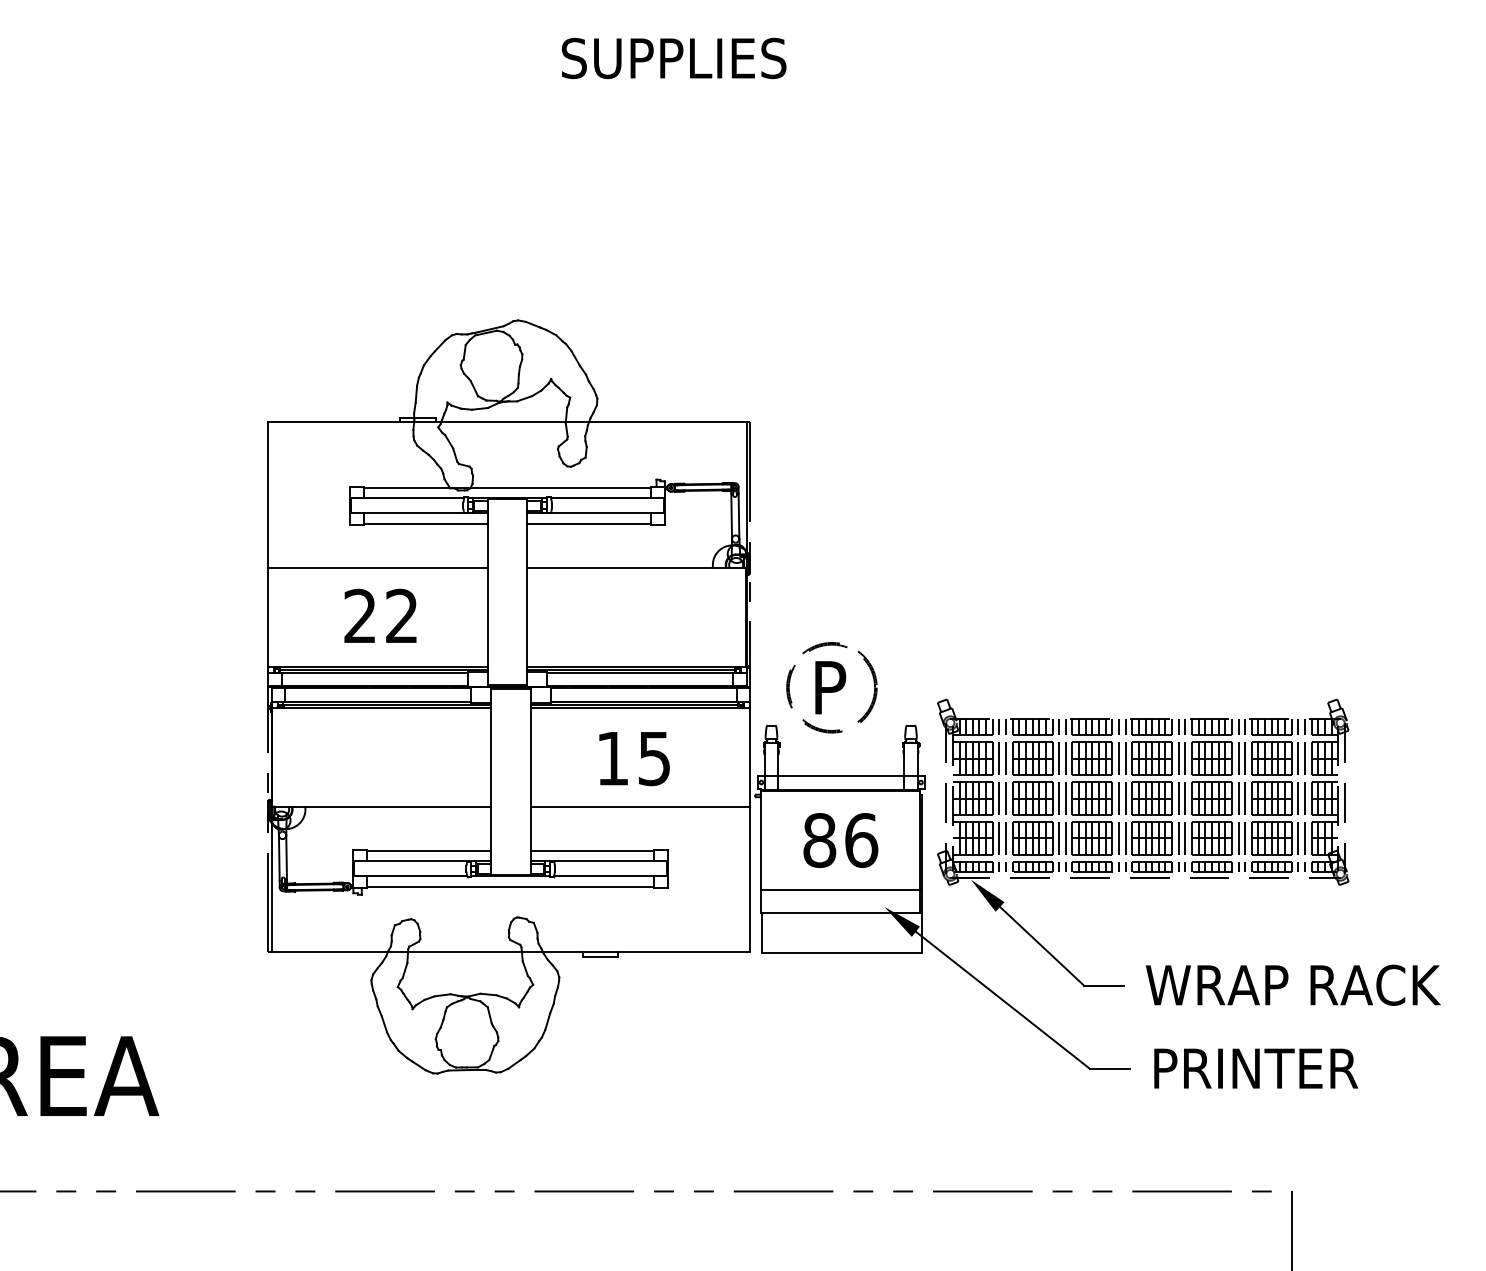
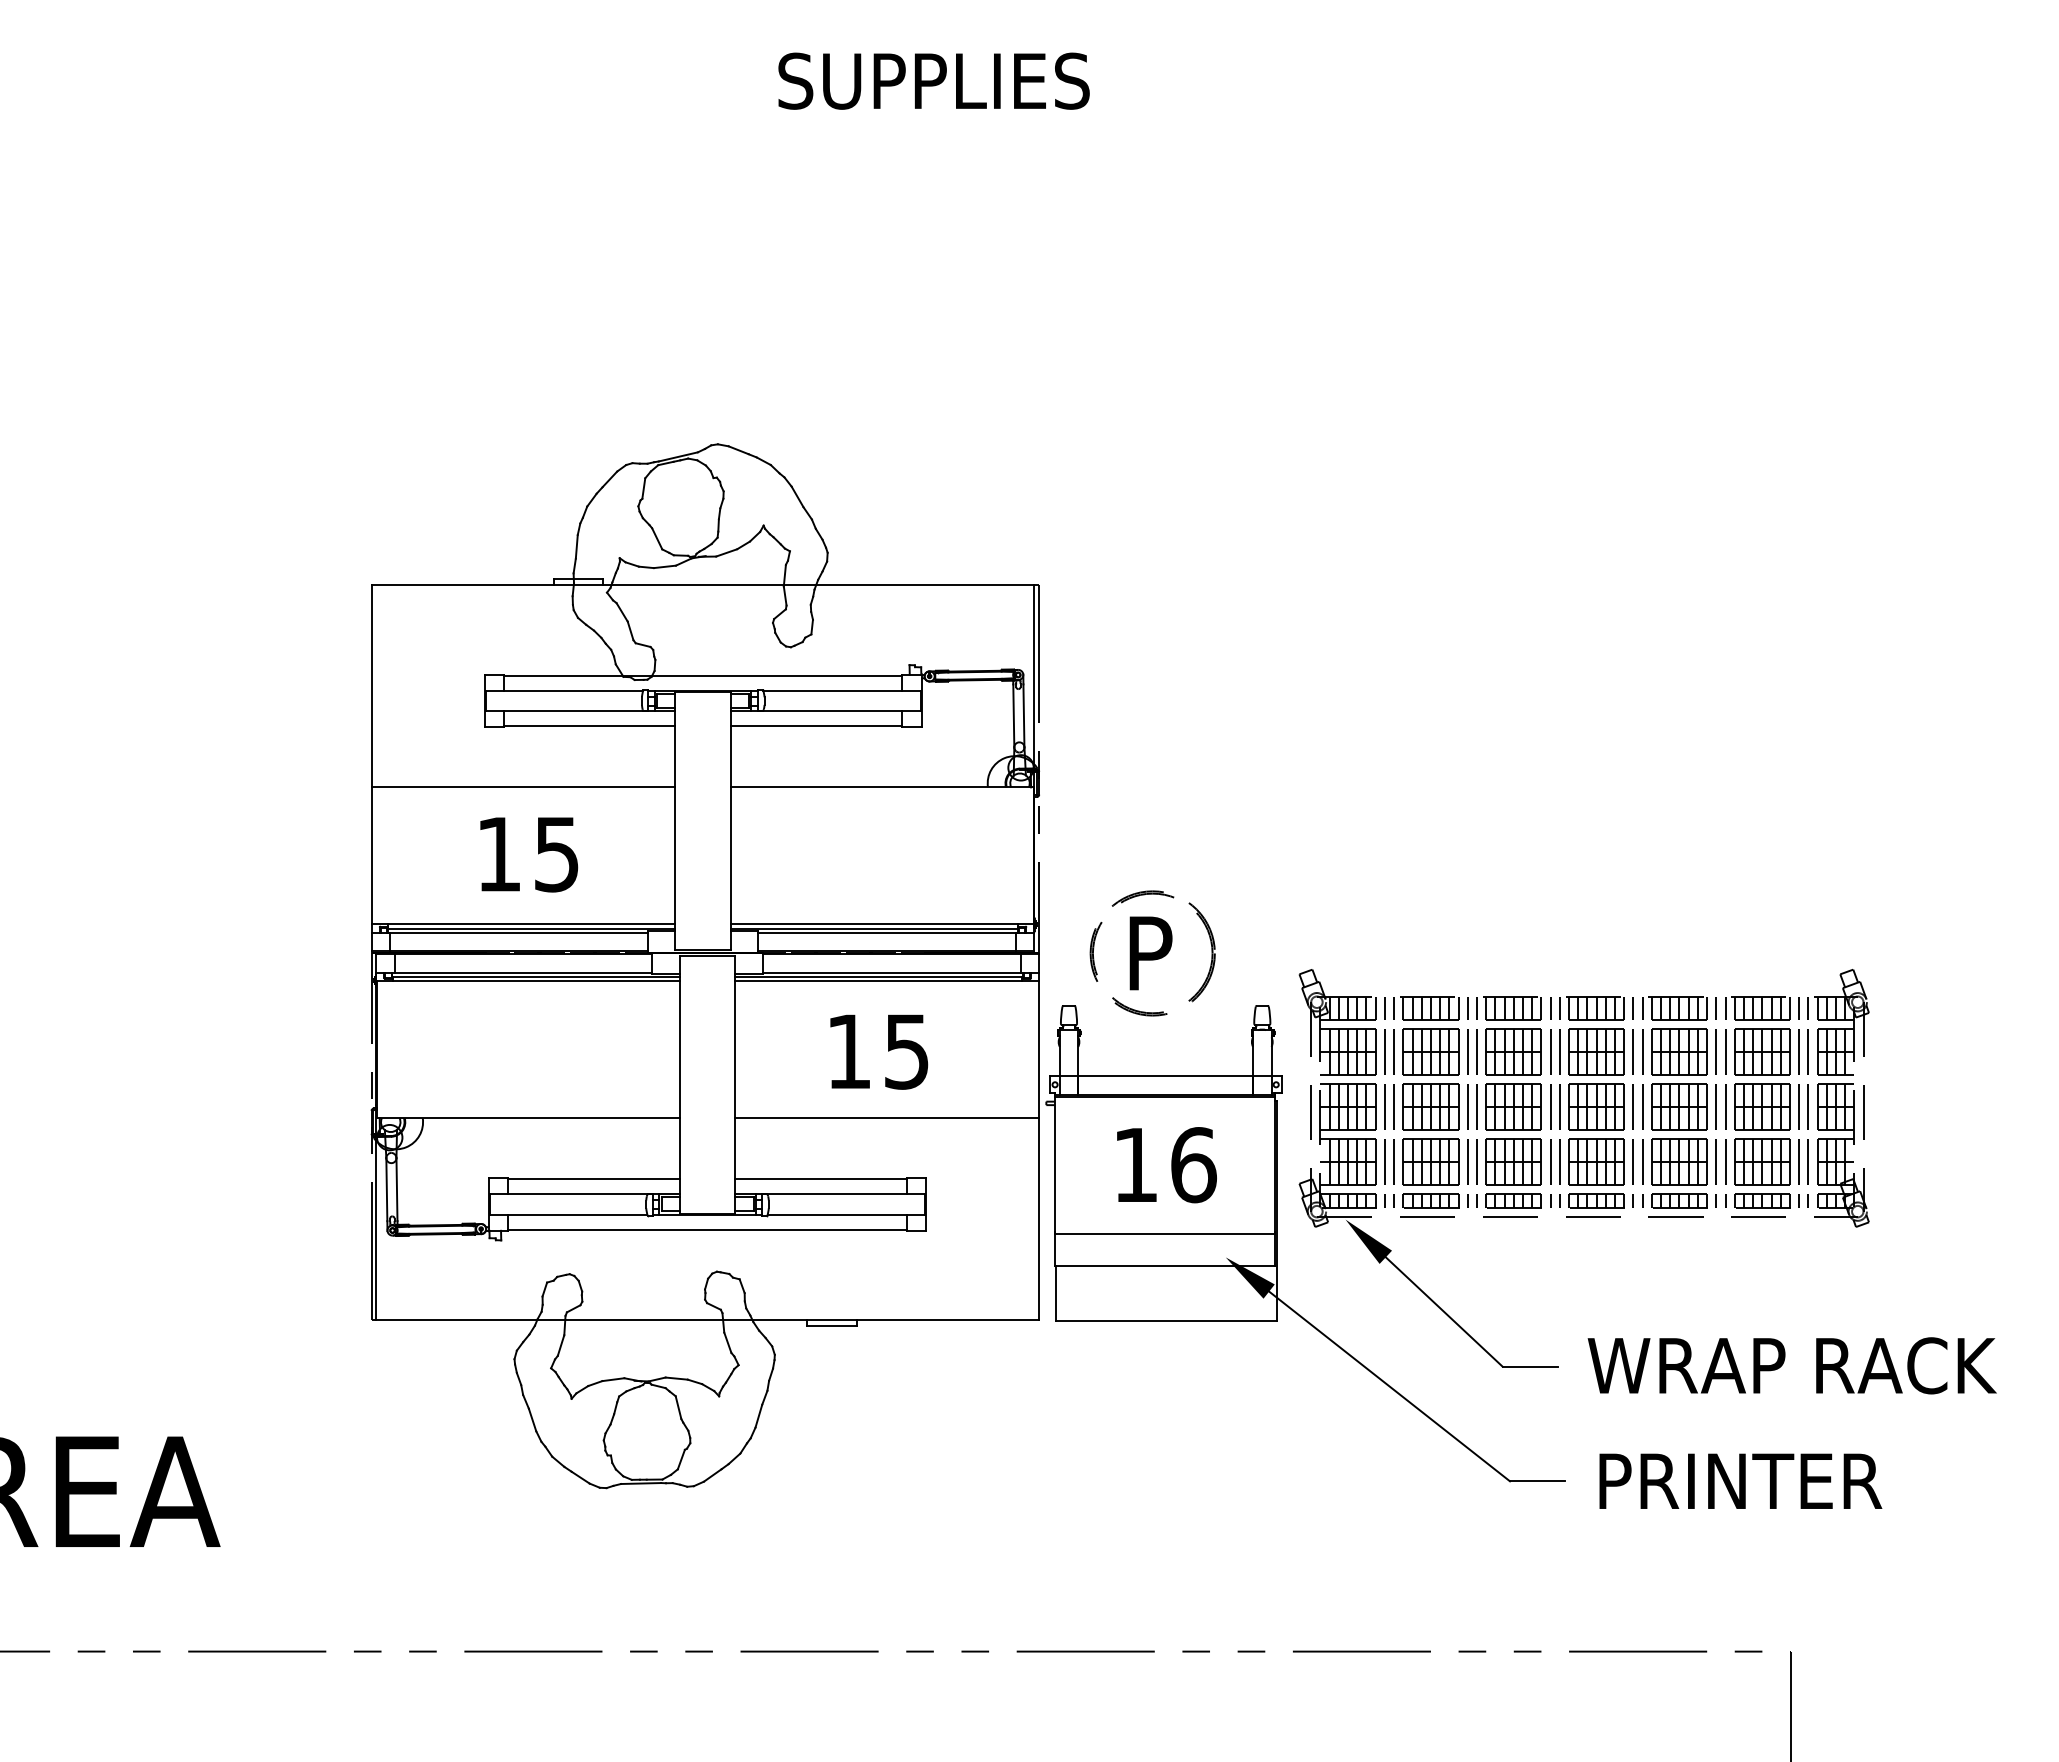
text: (380, 616) -> (527, 854), 22 -> 15
text: (819, 840) -> (1135, 1165), 86 -> 16

